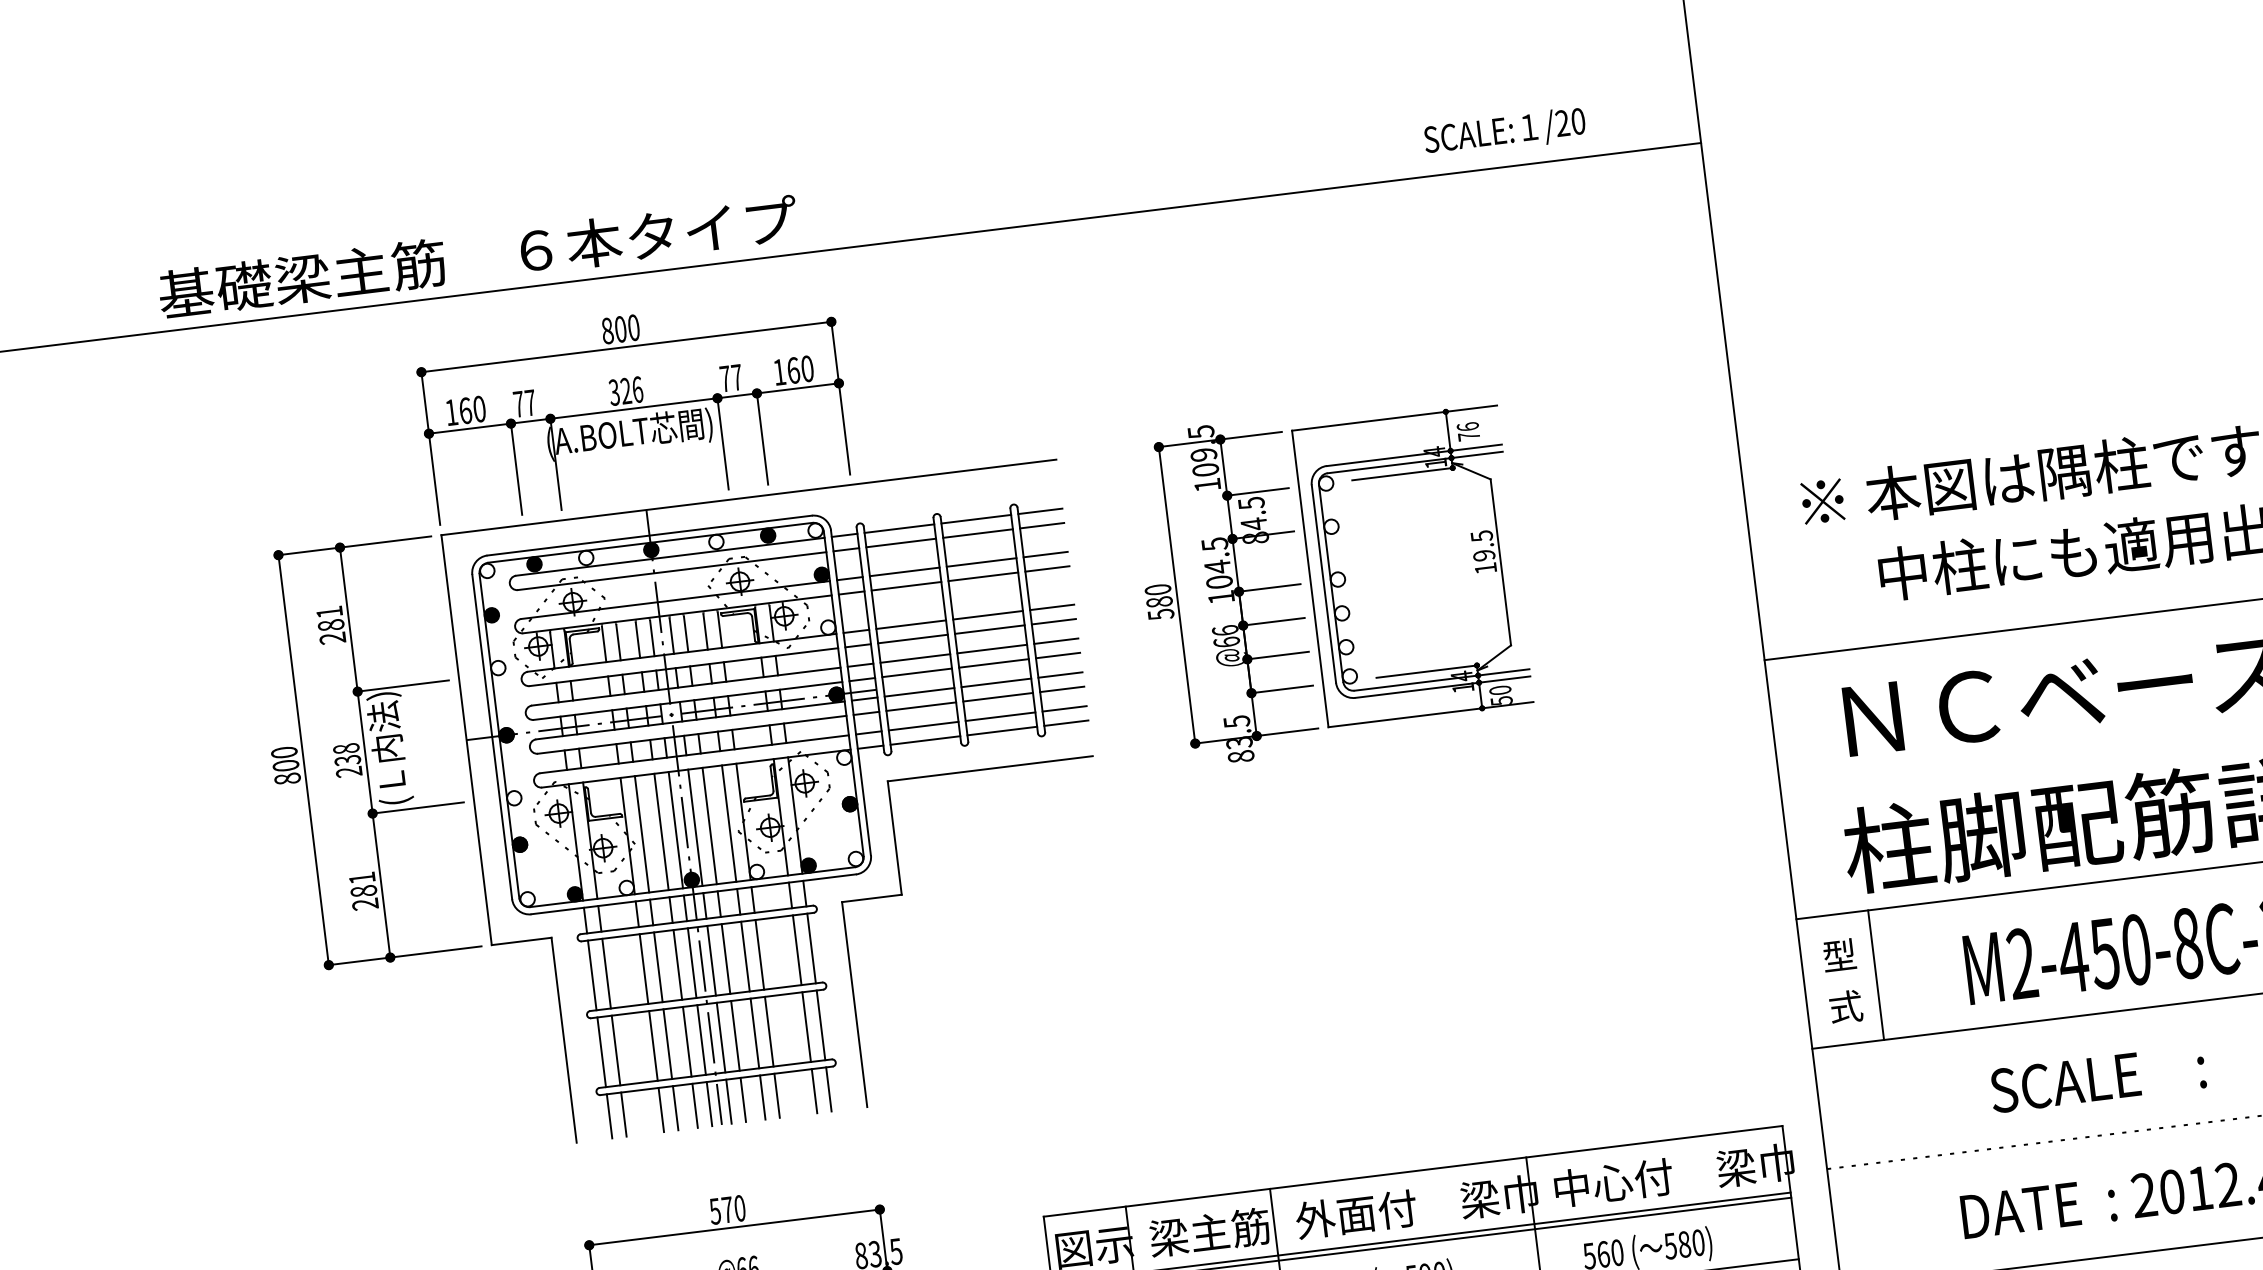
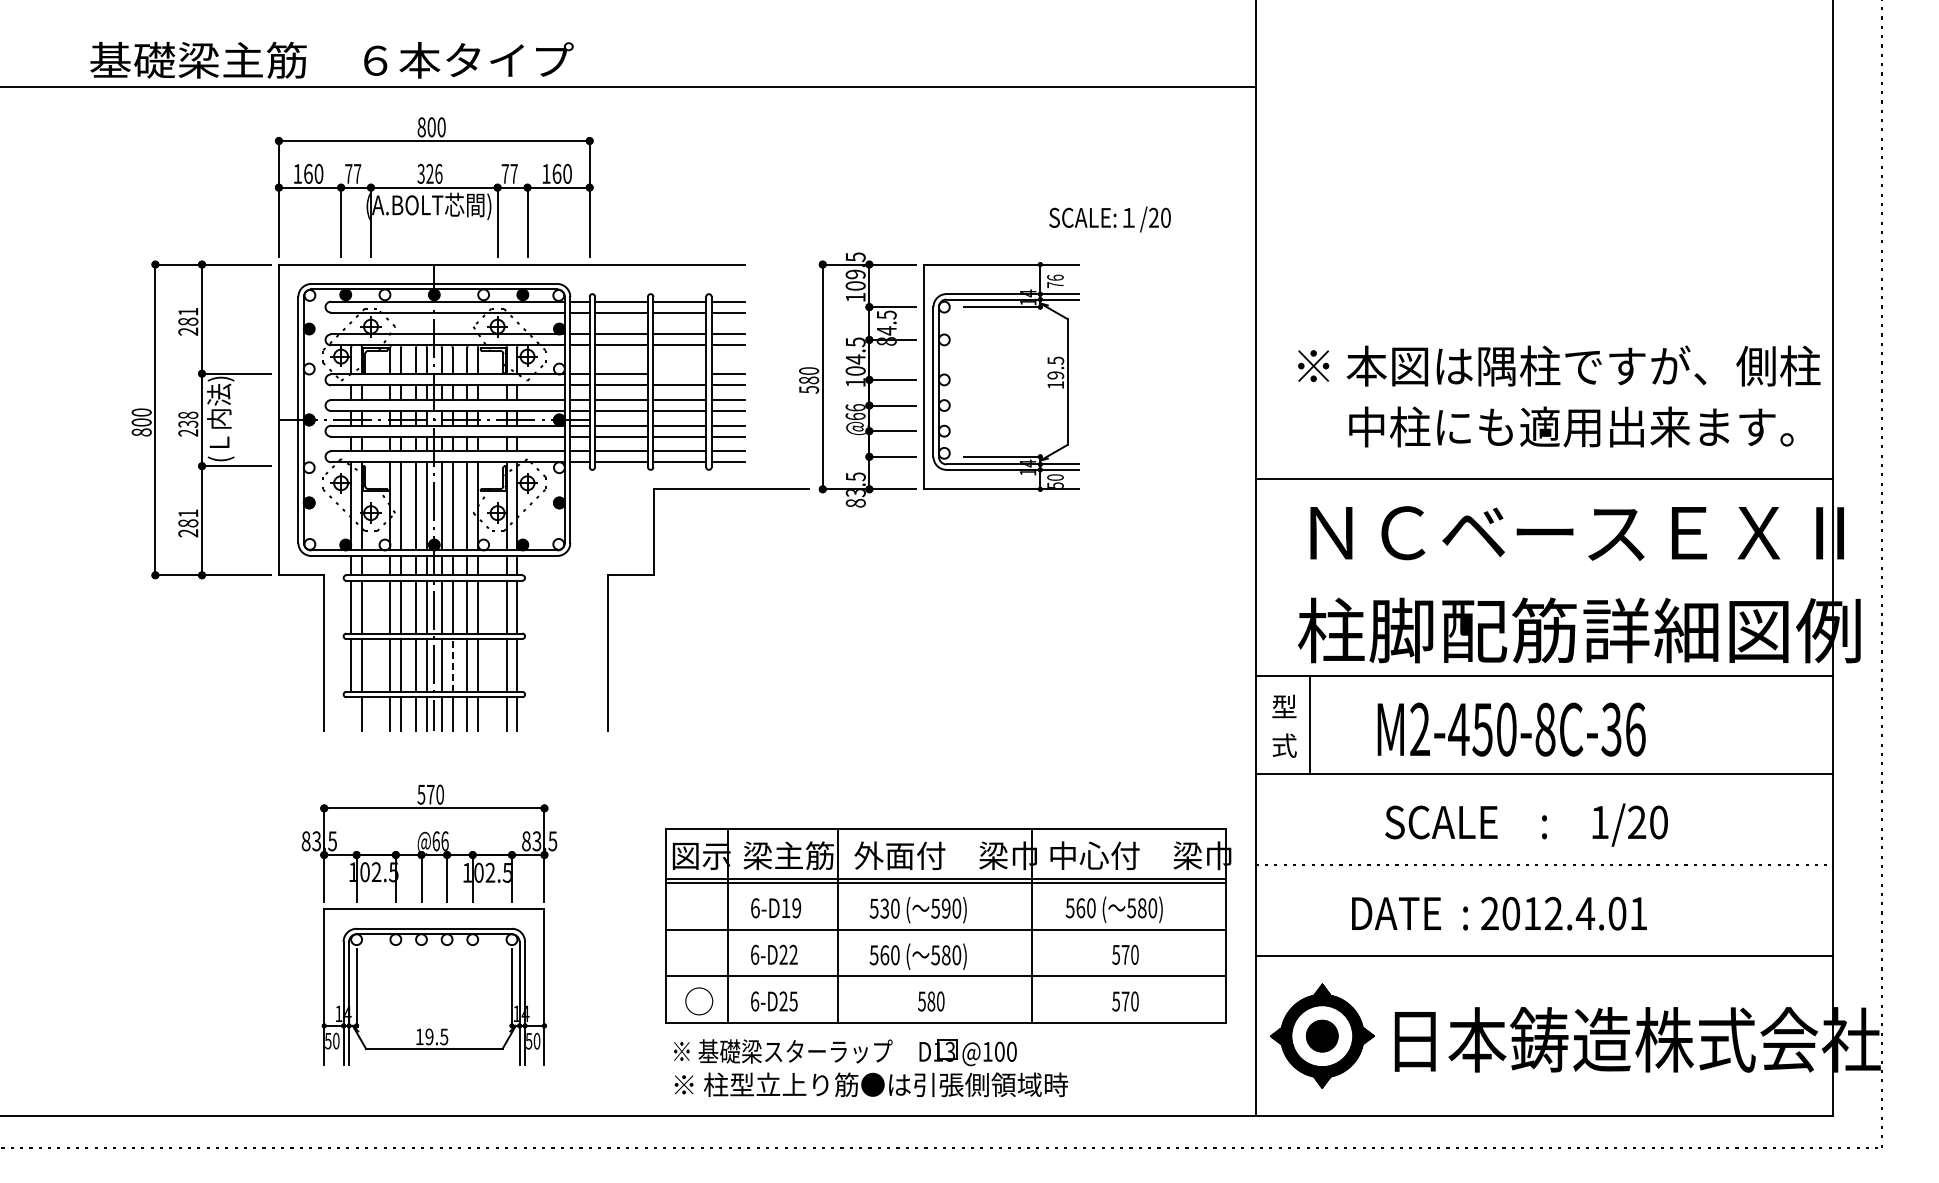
text: (1504, 132) -> (1109, 219), moved
line: (987, 615) -> (679, 374), removed
part: (902, 894) -> (654, 575), moved
line: (735, 1034) -> (452, 664), solid -> dashed
line: (609, 1115) -> (351, 713), removed

